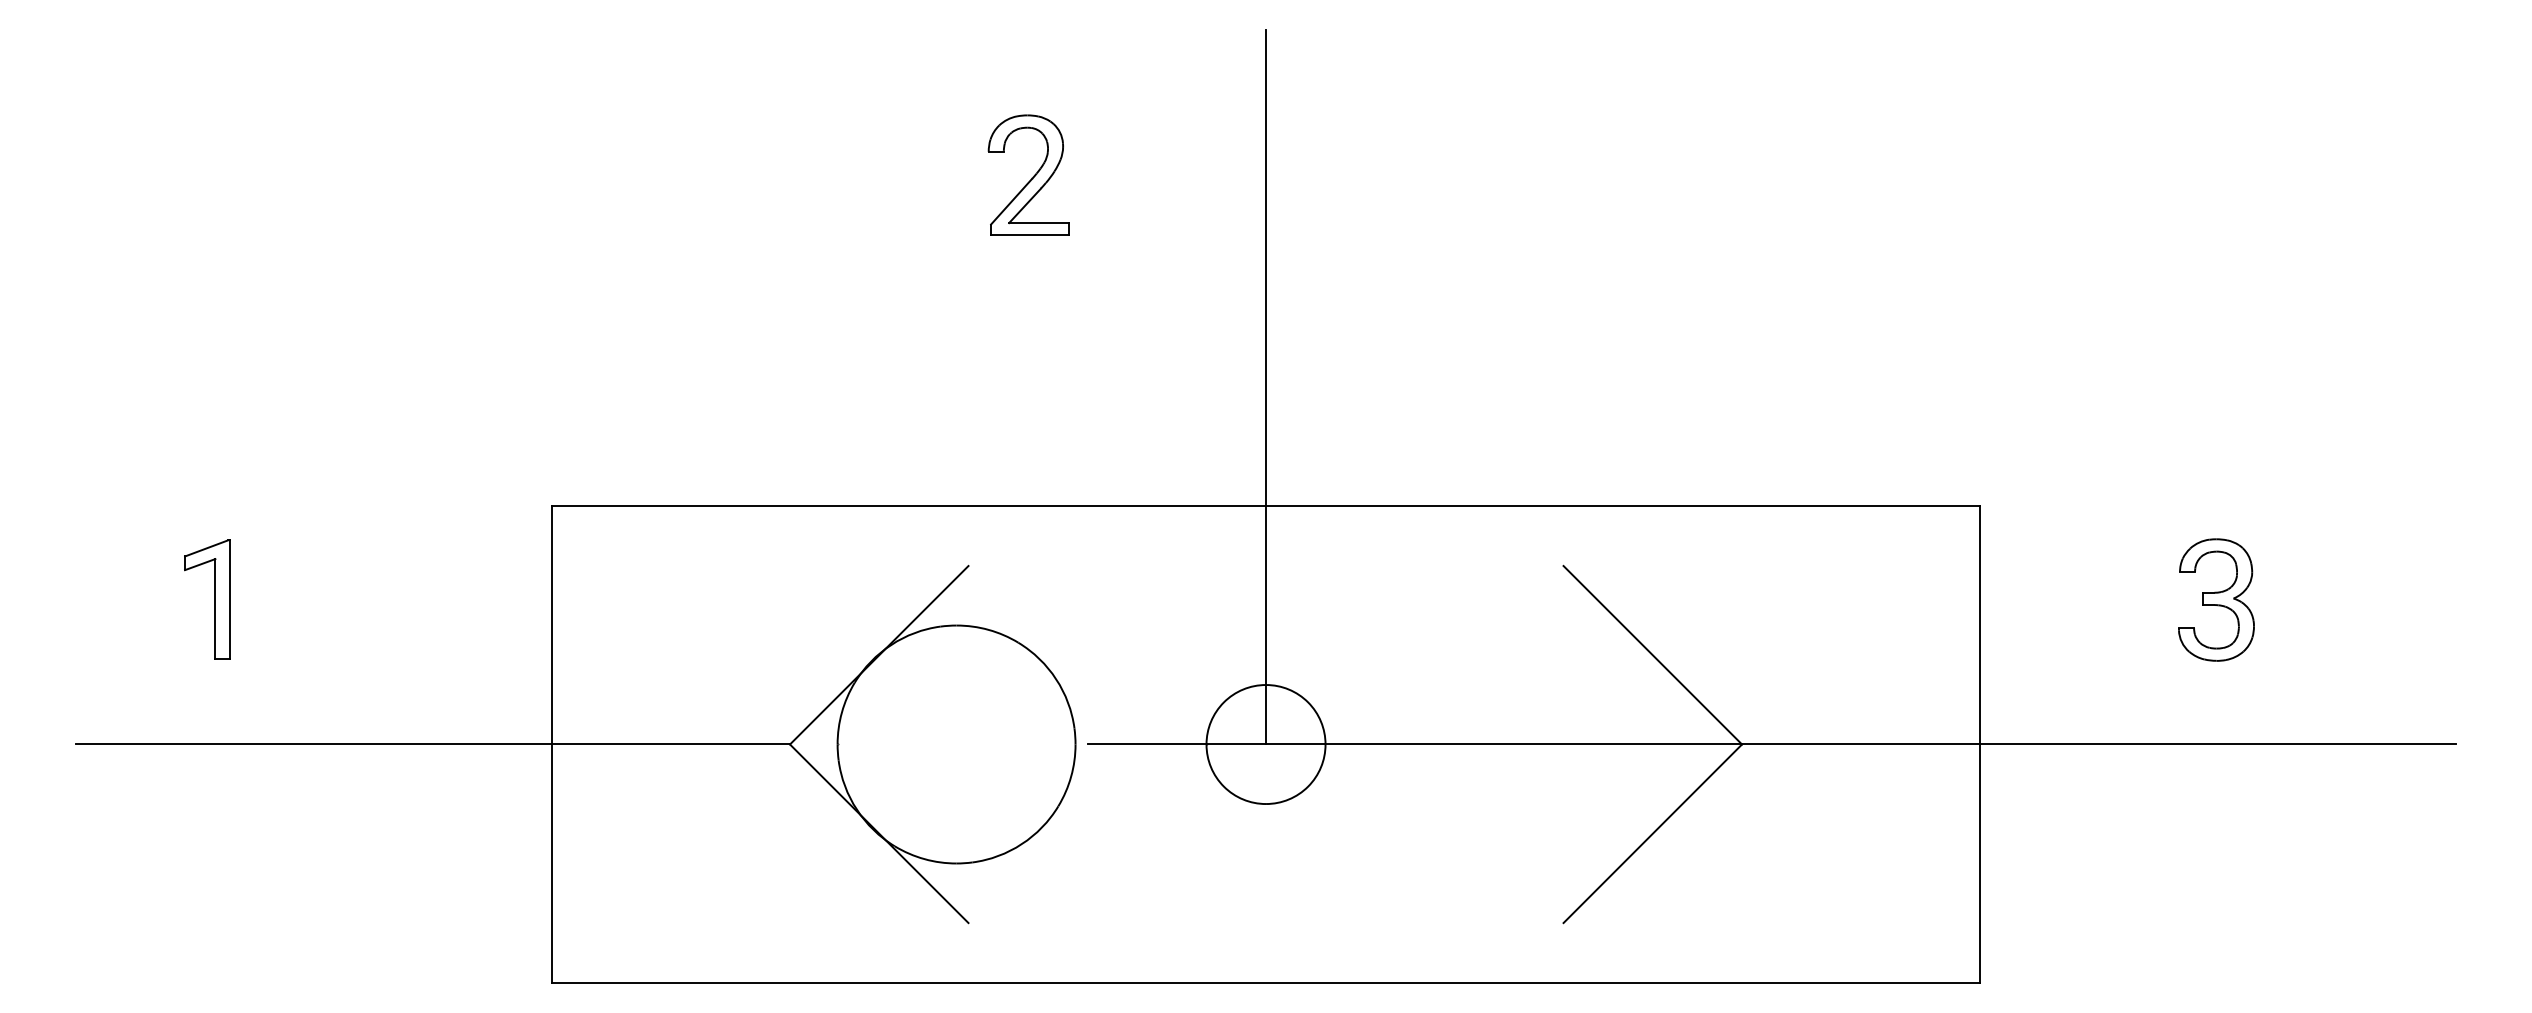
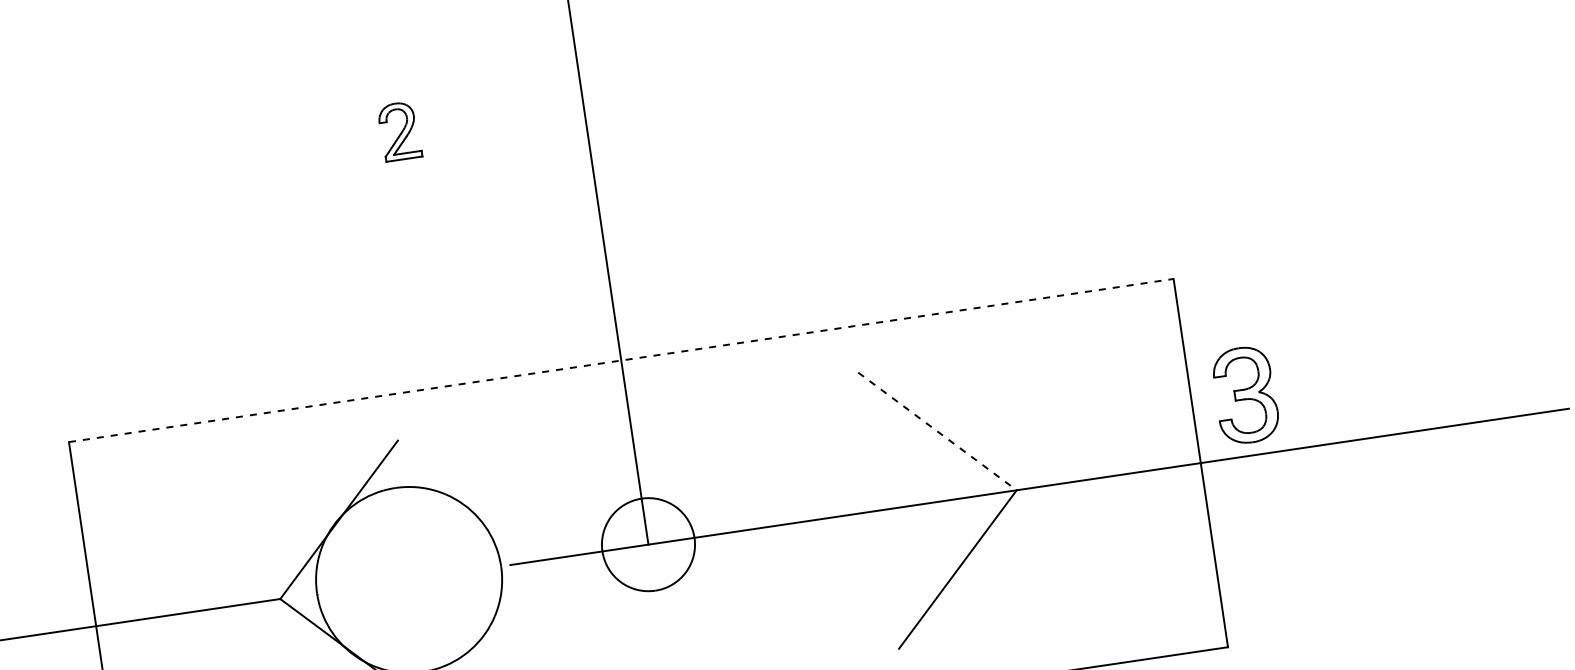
part: (1028, 174) -> (399, 130), size x0.6
line: (1266, 506) -> (621, 360), solid -> dashed
part: (2216, 599) -> (1245, 394), moved
line: (1653, 655) -> (938, 431), solid -> dashed

